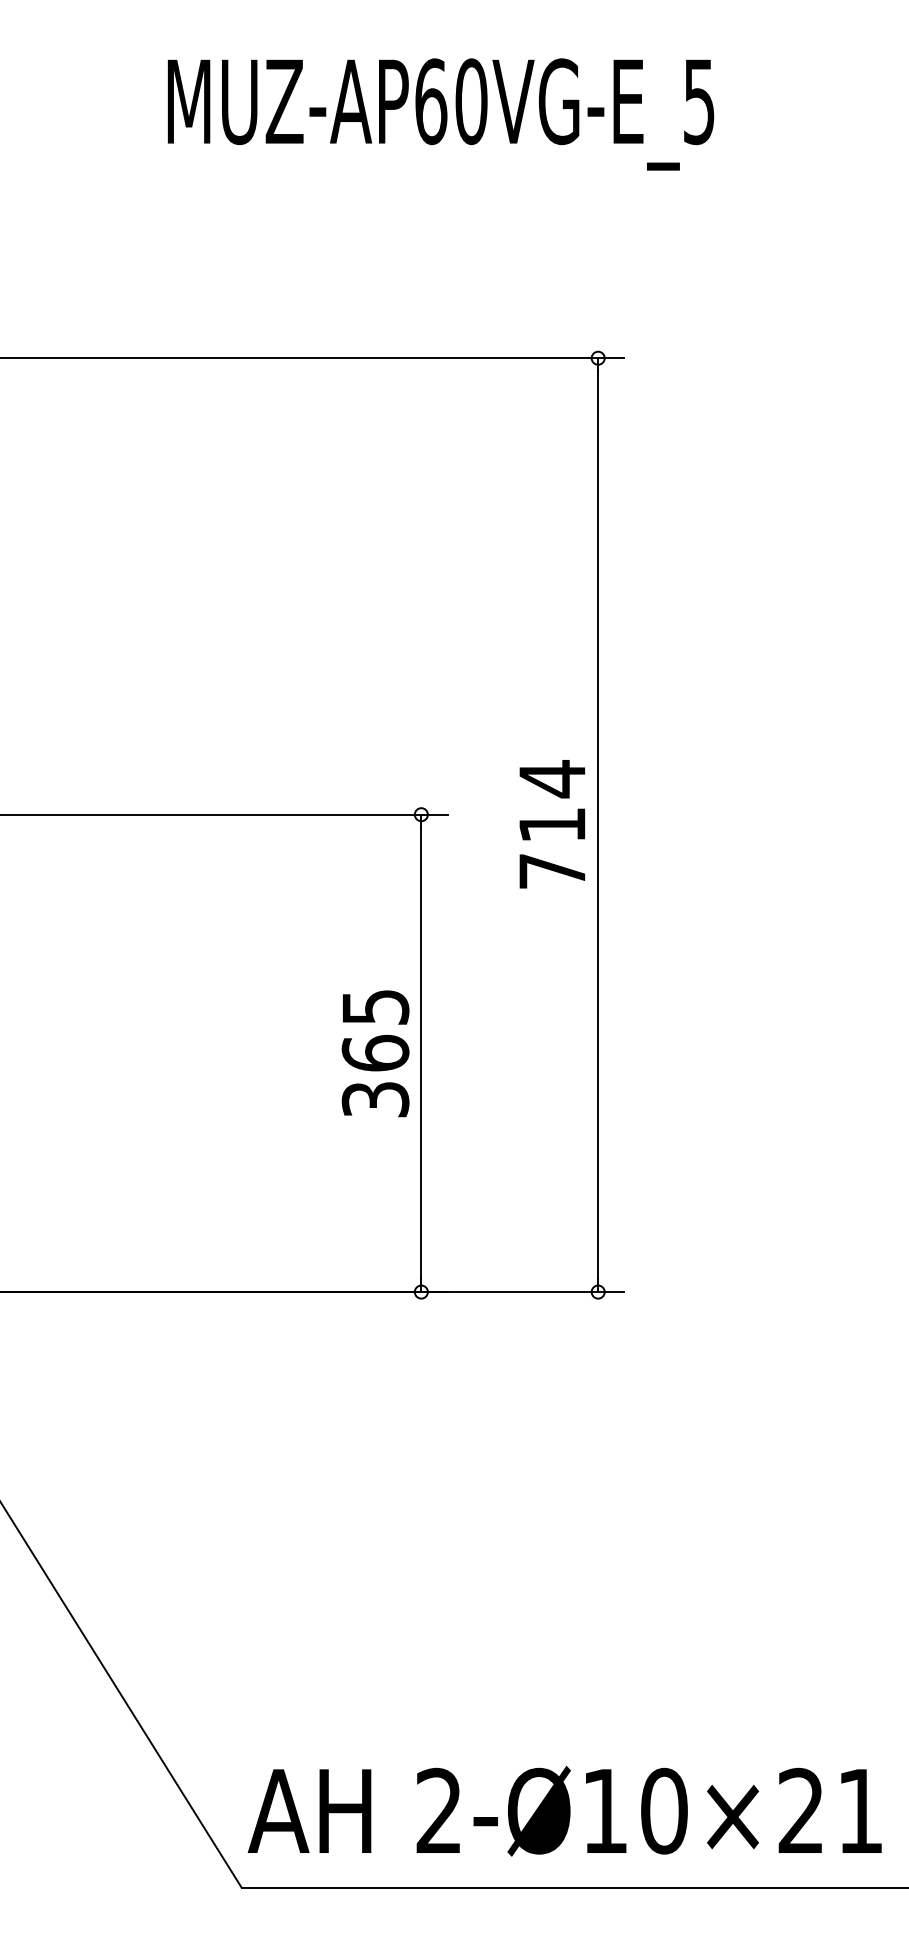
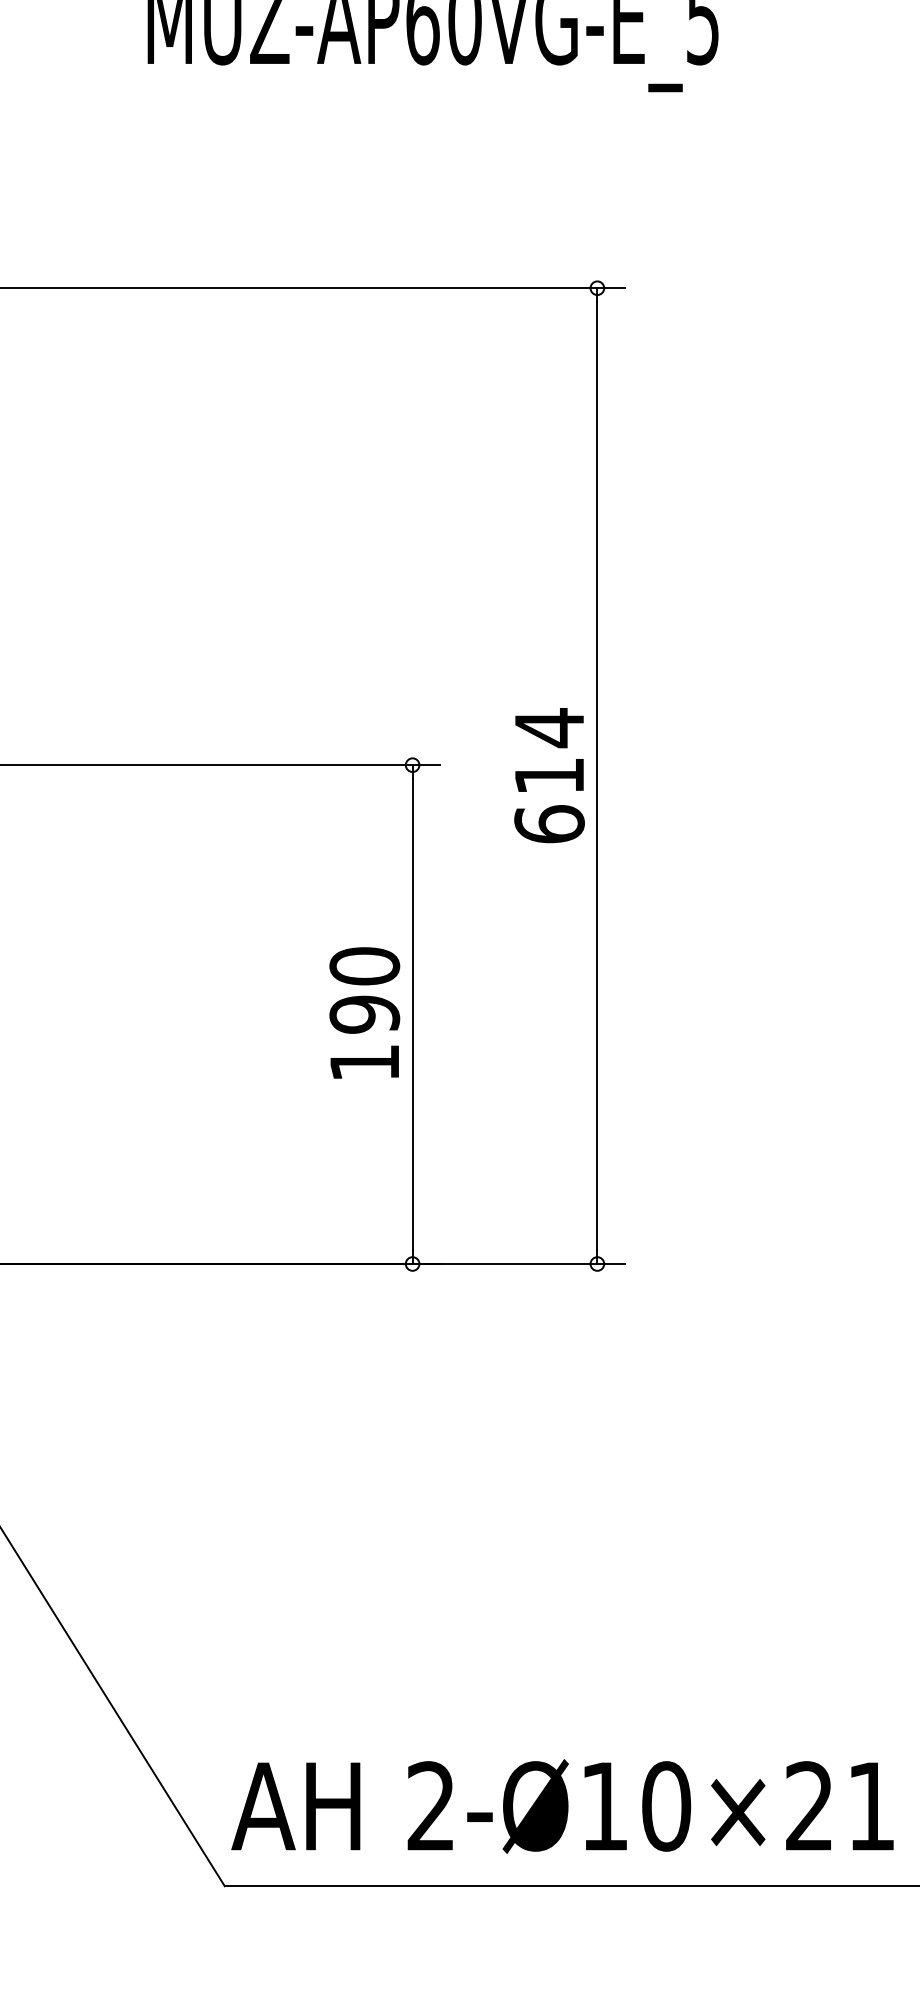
text: (552, 870) -> (549, 823), 714 -> 614
text: (375, 1053) -> (364, 1014), 365 -> 190

